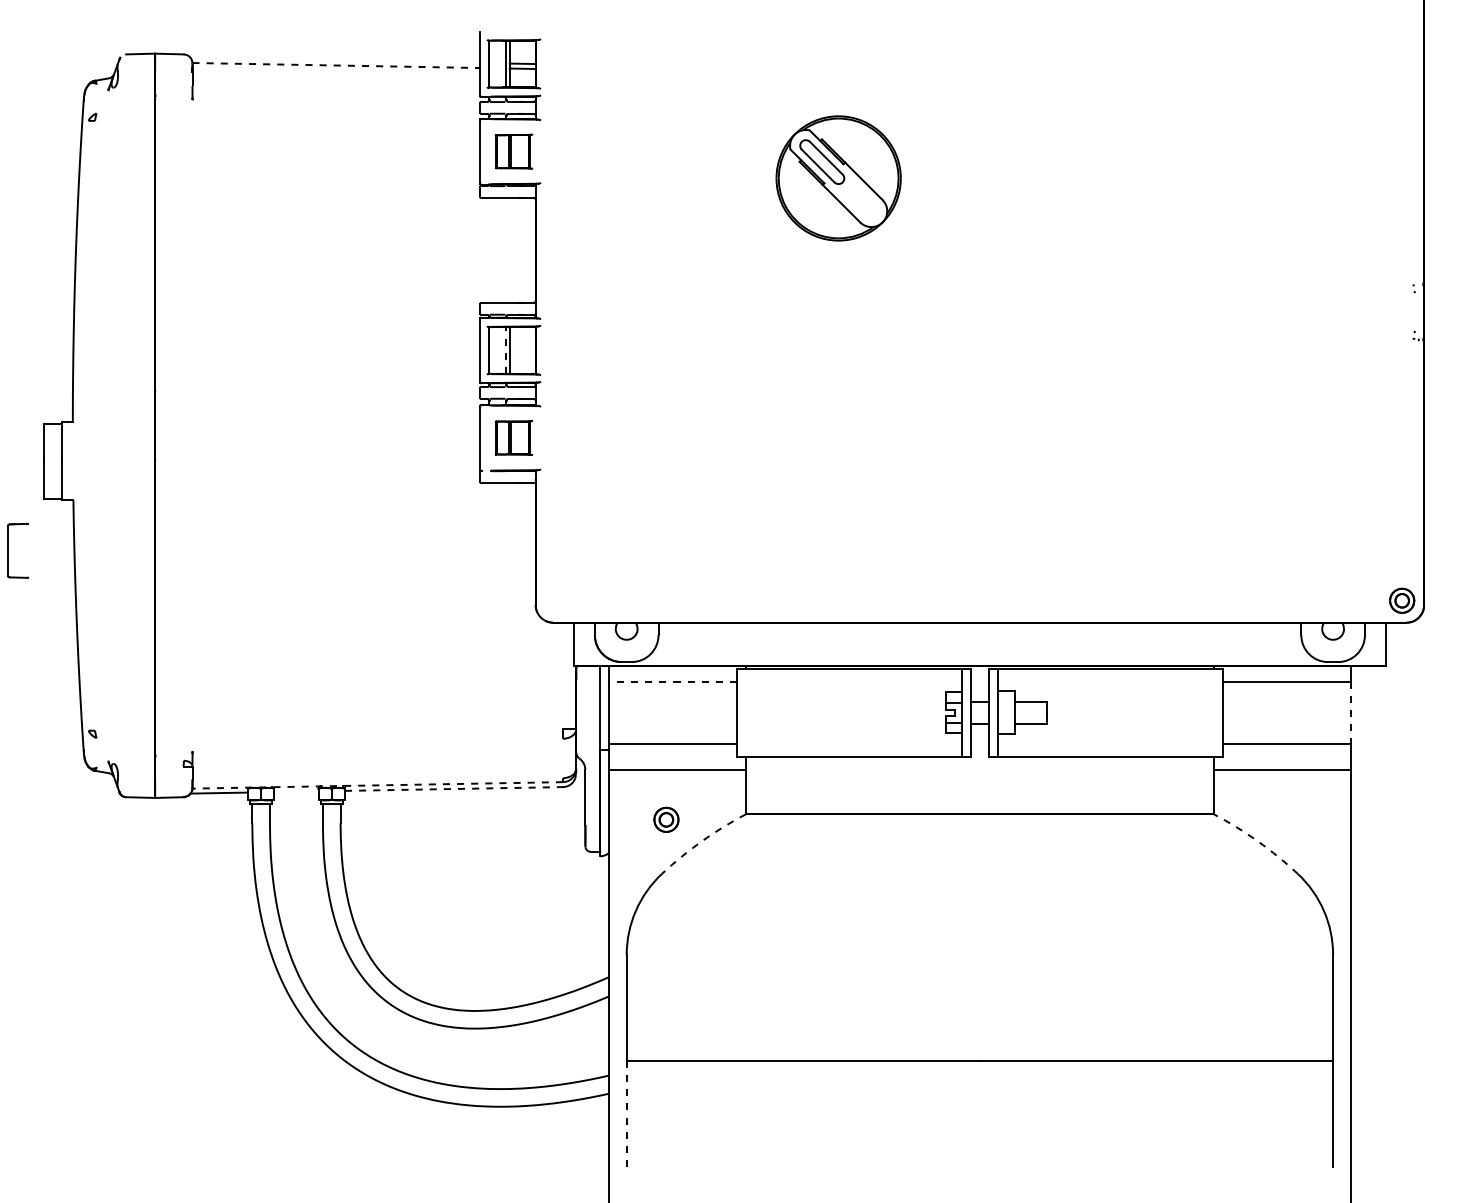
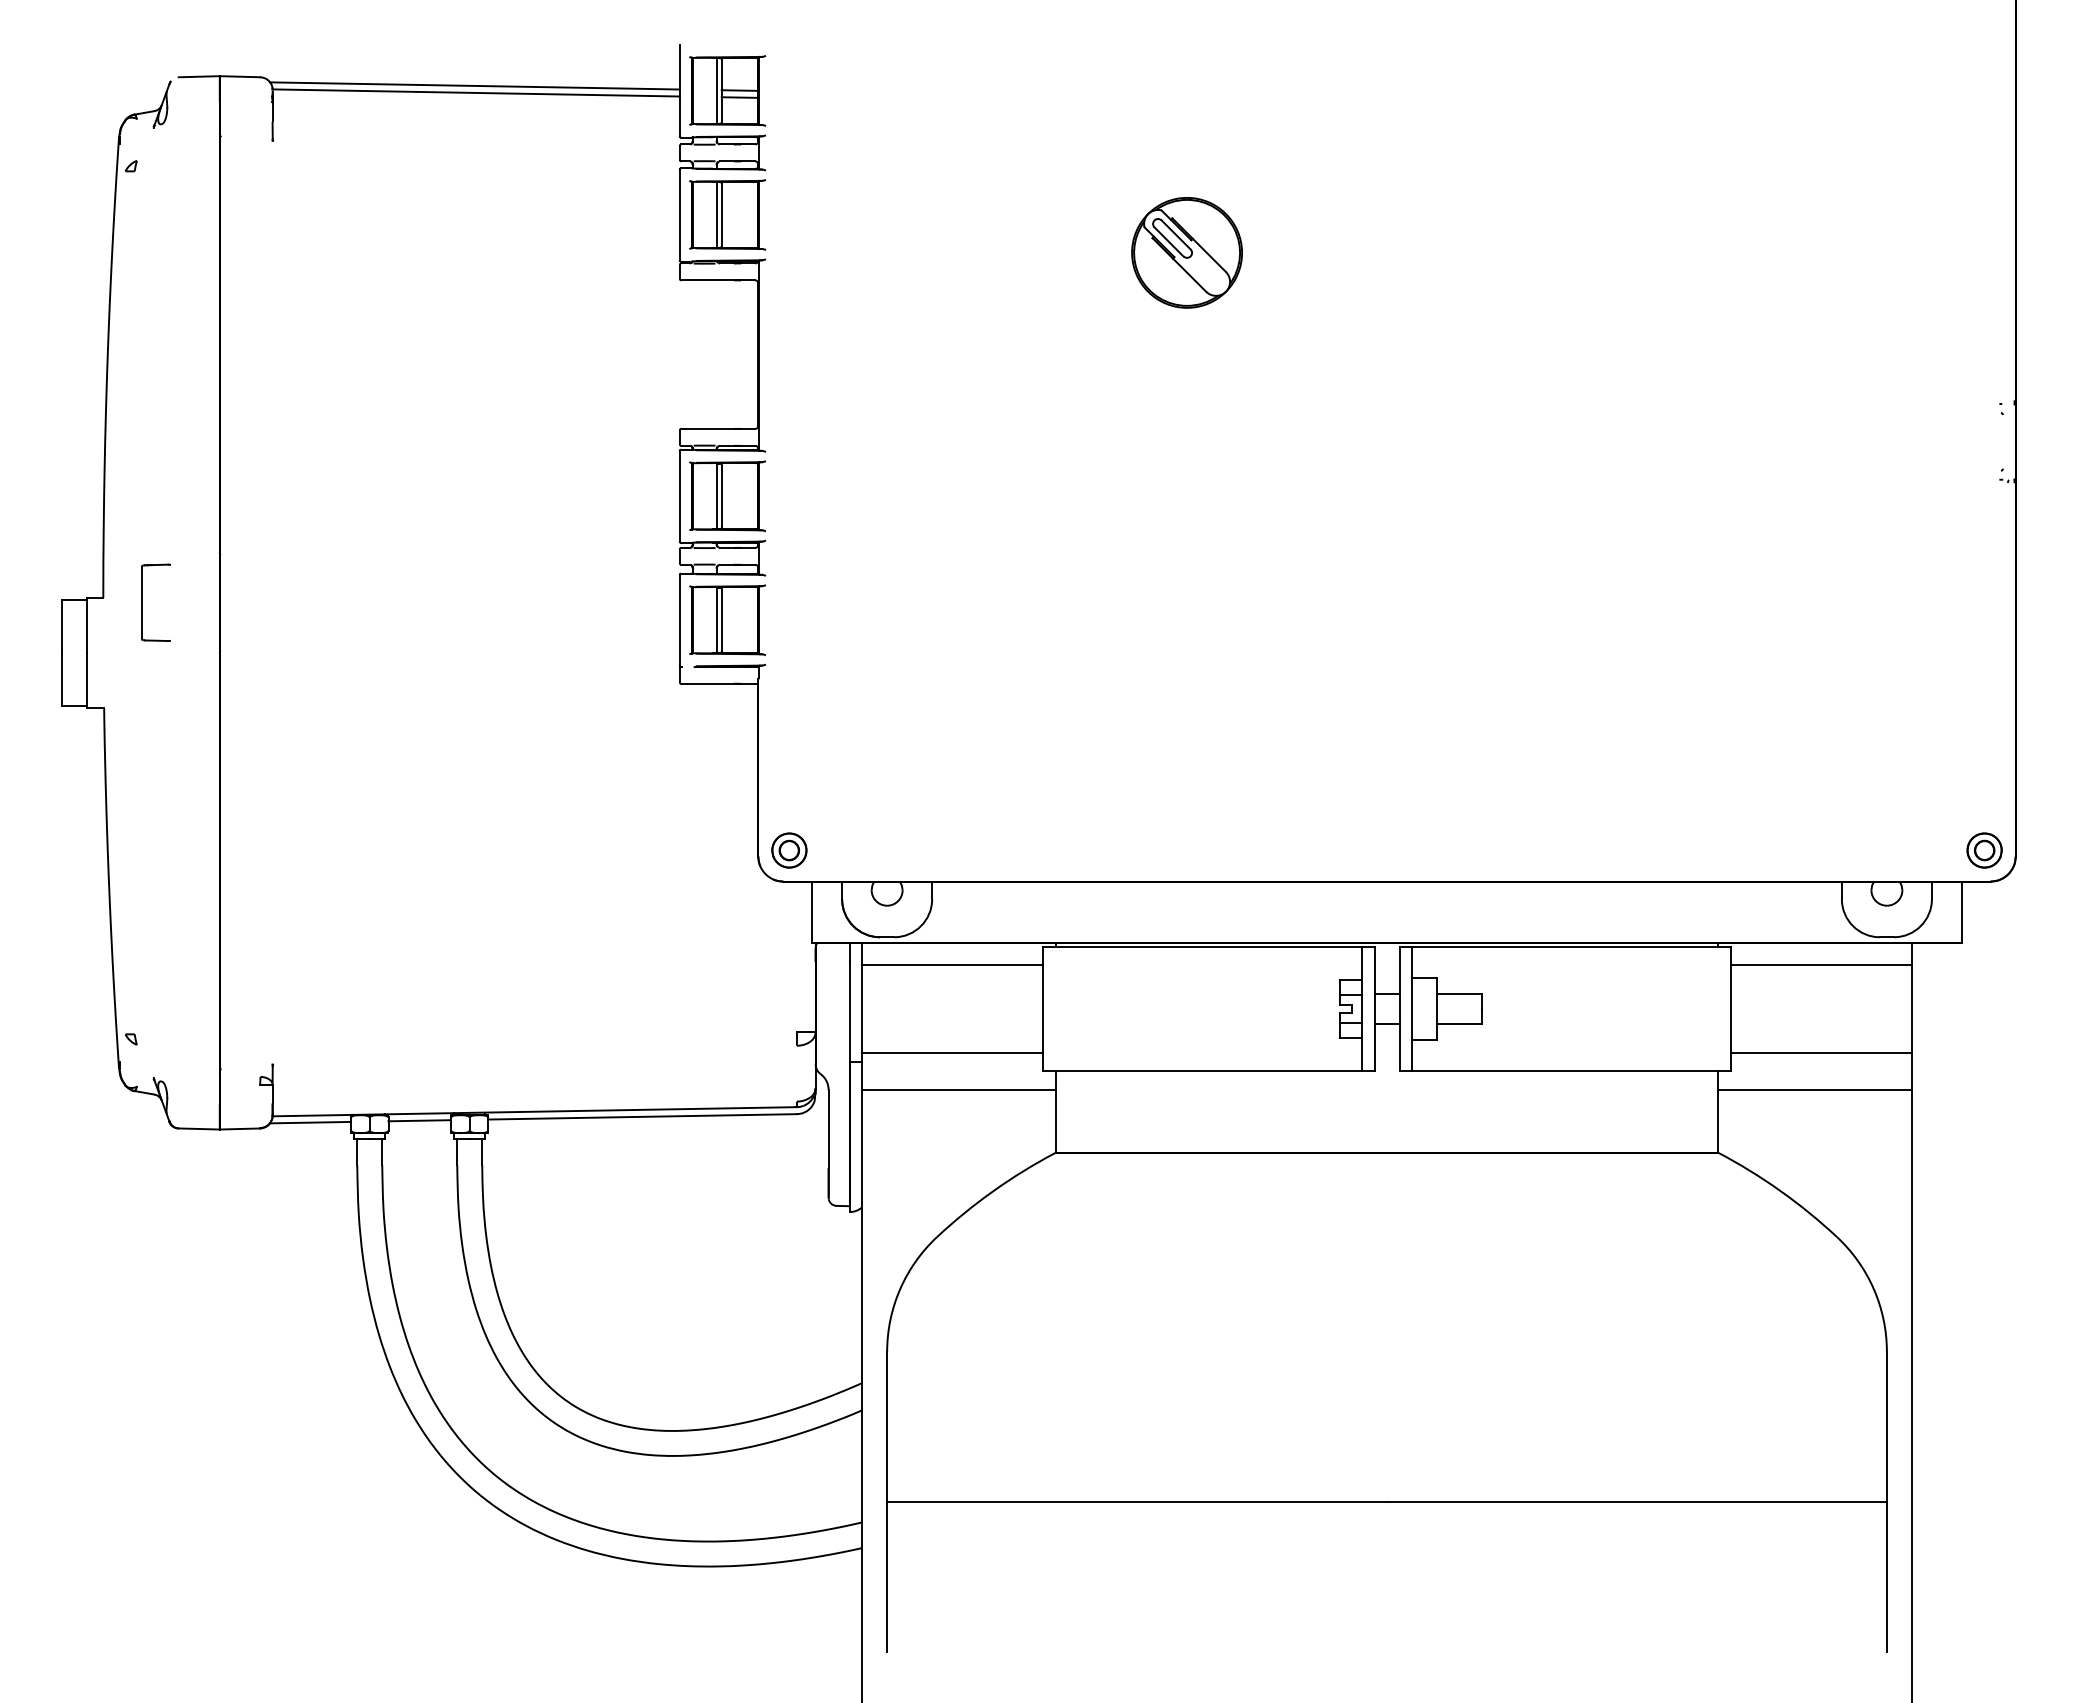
line: (335, 60) -> (474, 85), added
line: (336, 65) -> (476, 92), dashed -> solid
part: (513, 151) -> (727, 214), size x1.43
part: (838, 178) -> (1186, 252), size x0.62
line: (506, 349) -> (716, 495), dashed -> solid
part: (513, 437) -> (727, 619), size x1.43
part: (8, 550) -> (142, 602), moved
line: (672, 682) -> (952, 965), dashed -> solid
line: (1350, 712) -> (1911, 1008), dashed -> solid
line: (377, 785) -> (534, 1111), dashed -> solid
line: (454, 788) -> (643, 1116), dashed -> solid
line: (296, 791) -> (419, 1120), added
part: (666, 819) -> (789, 850), moved
arc: (701, 841) -> (993, 1190), dashed -> solid
arc: (1257, 841) -> (1780, 1190), dashed -> solid
line: (626, 1113) -> (887, 1576), dashed -> solid

